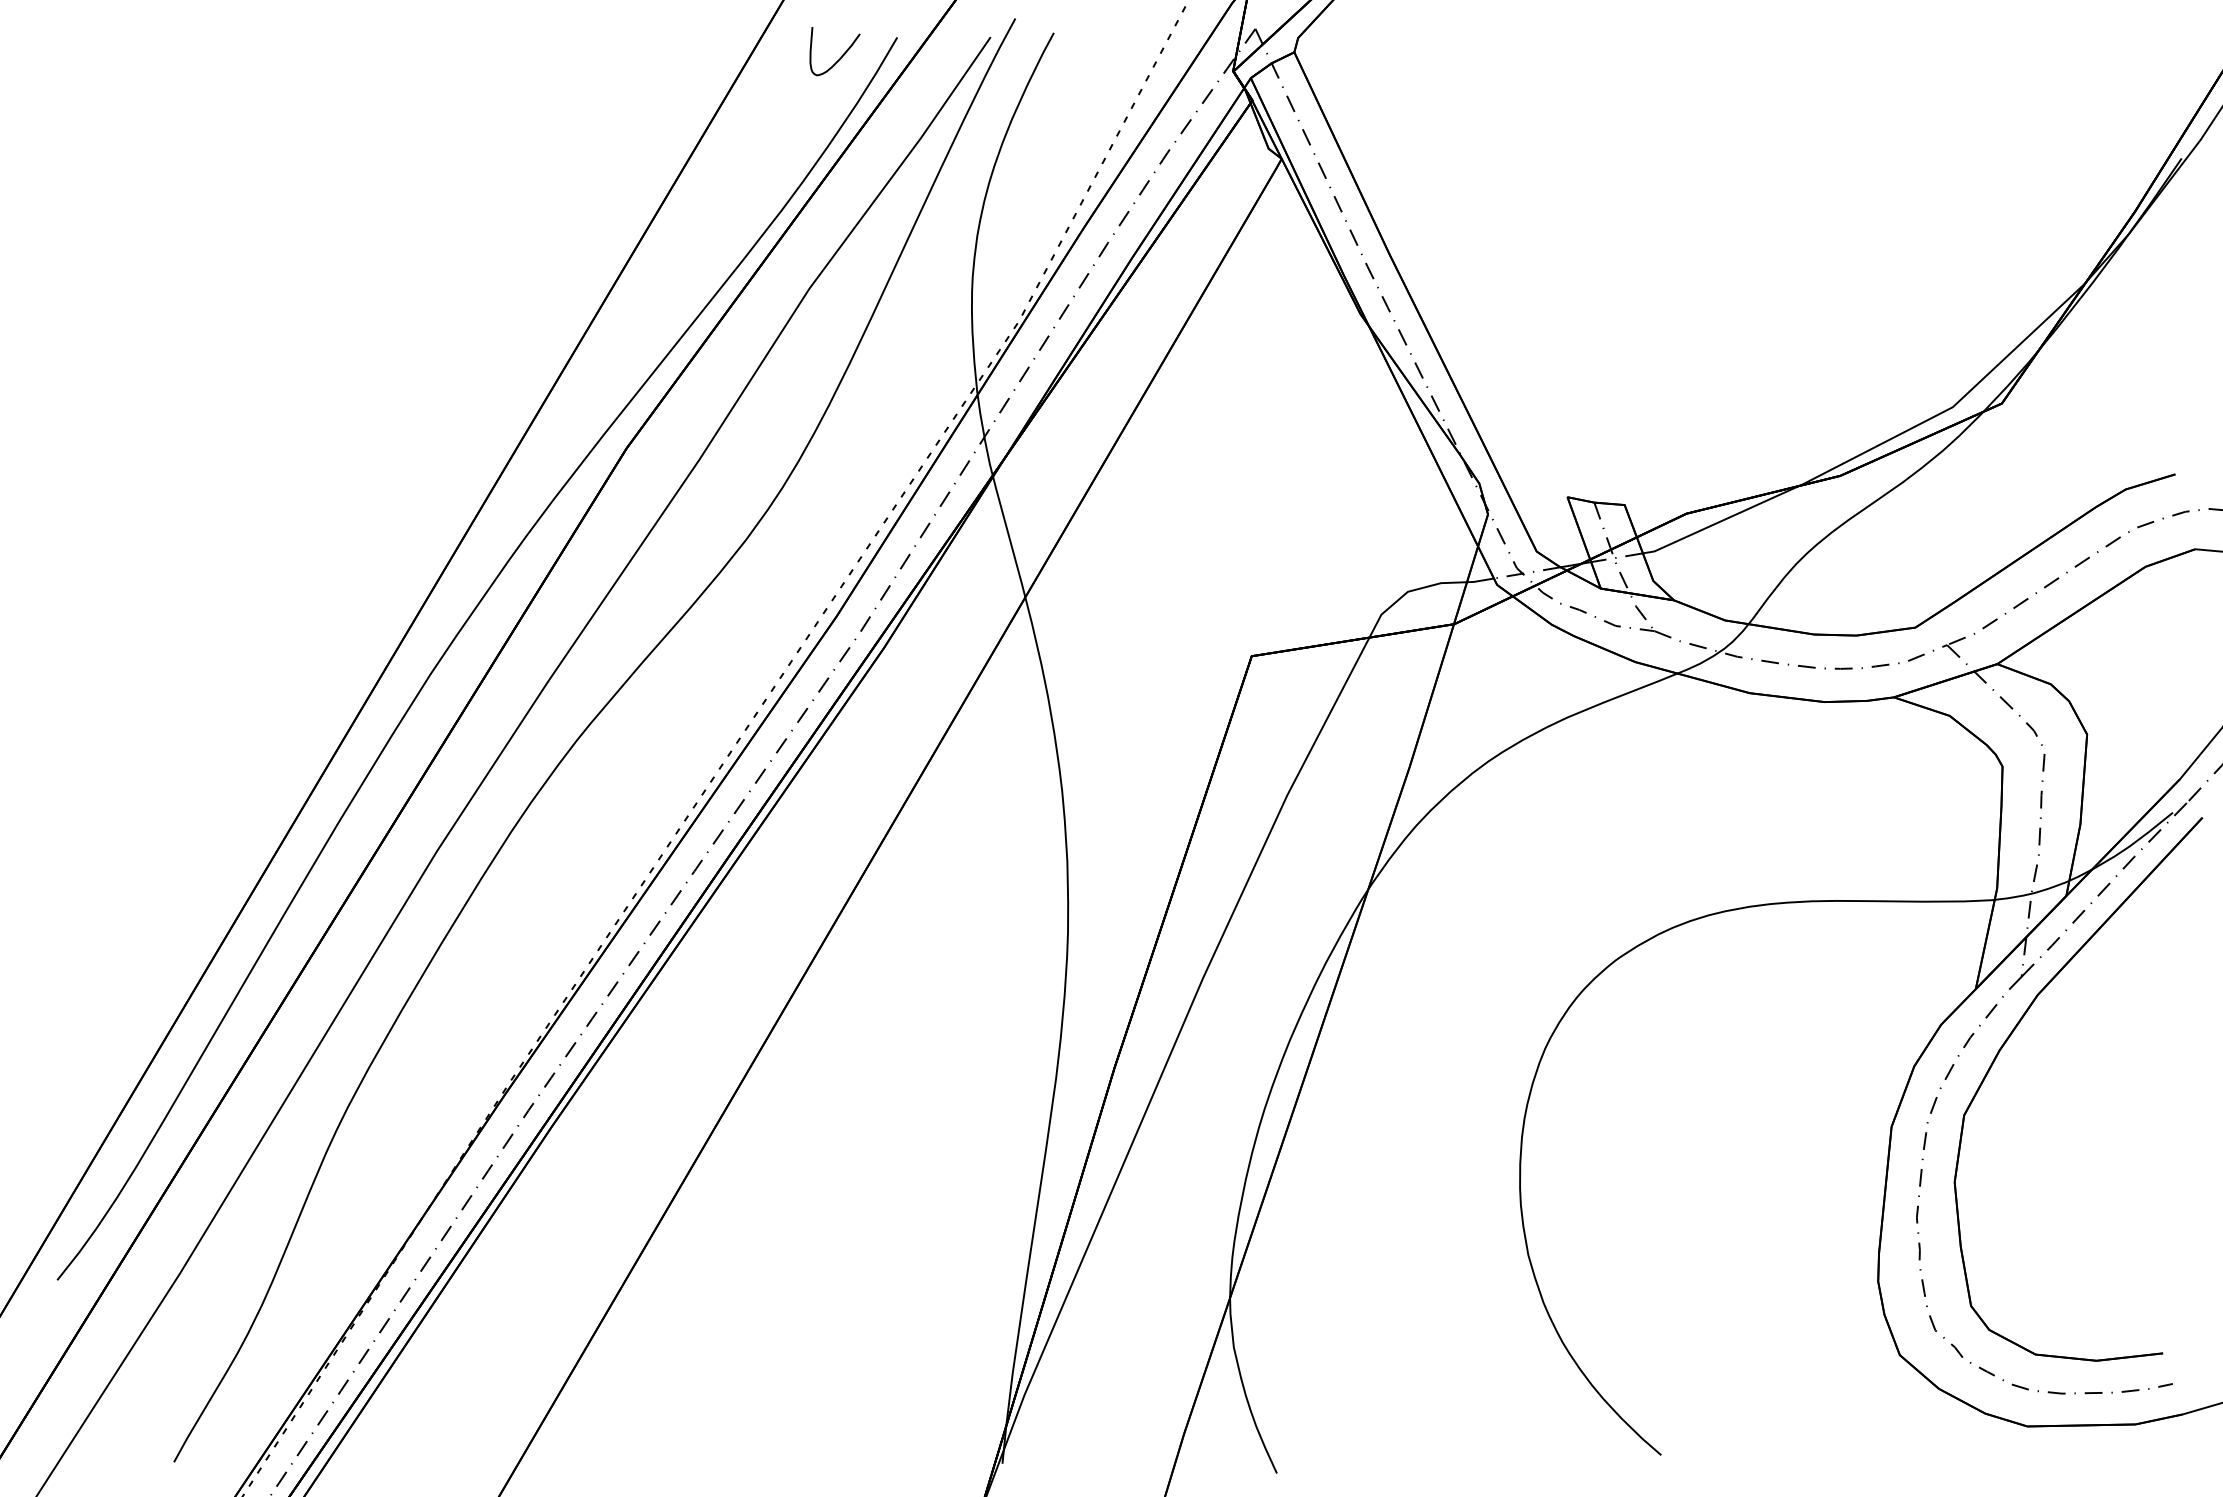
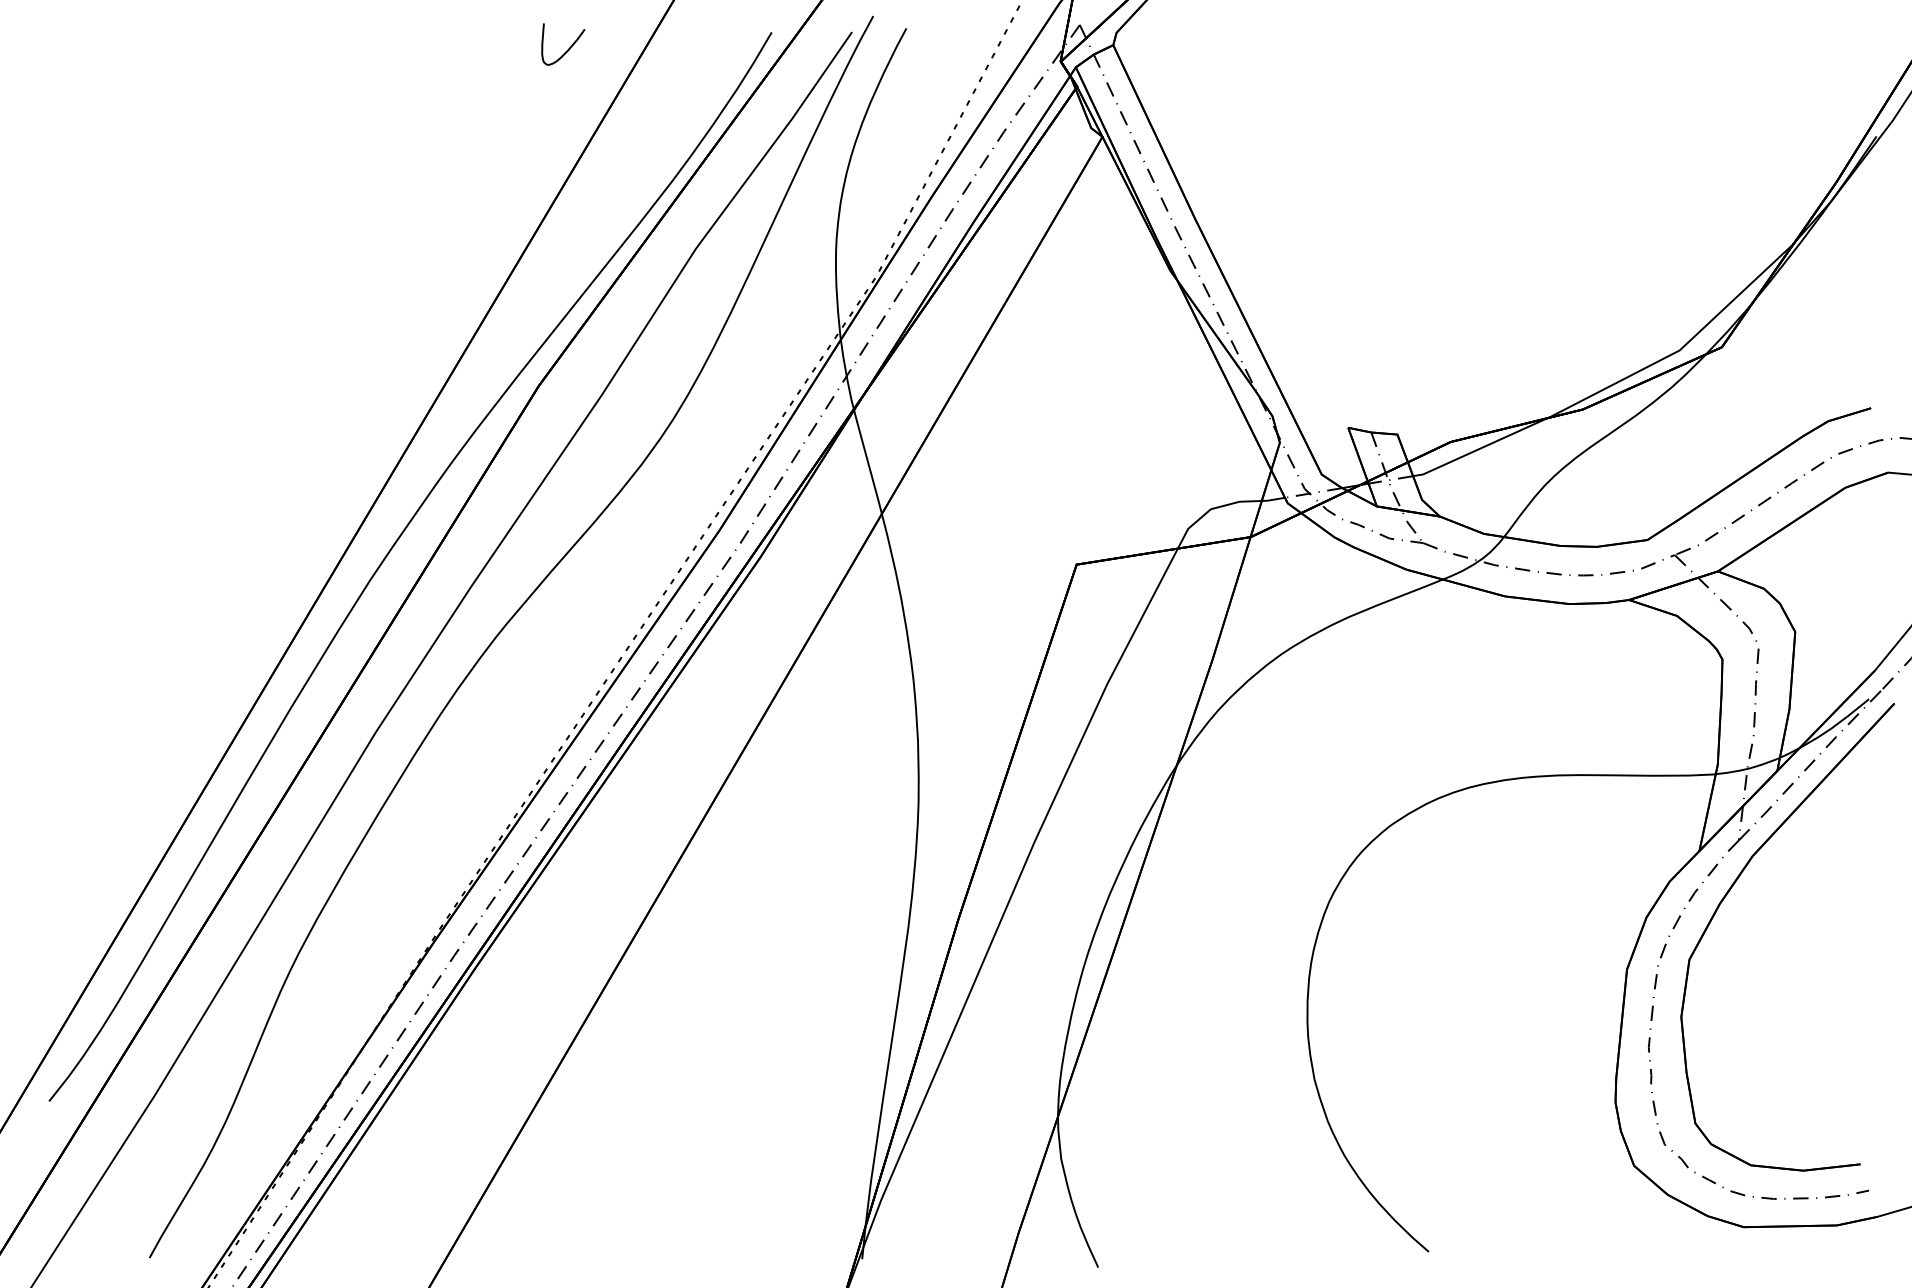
curve: (841, 55) -> (568, 47), moved

